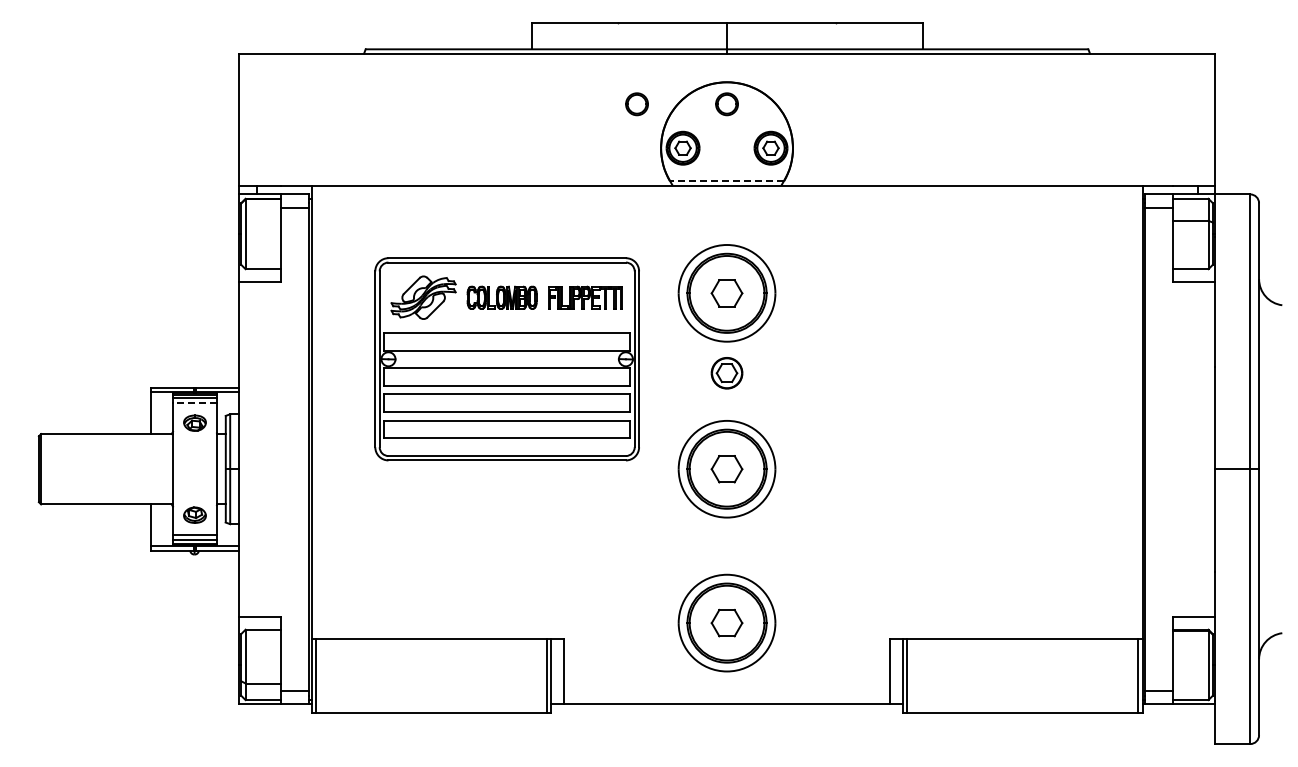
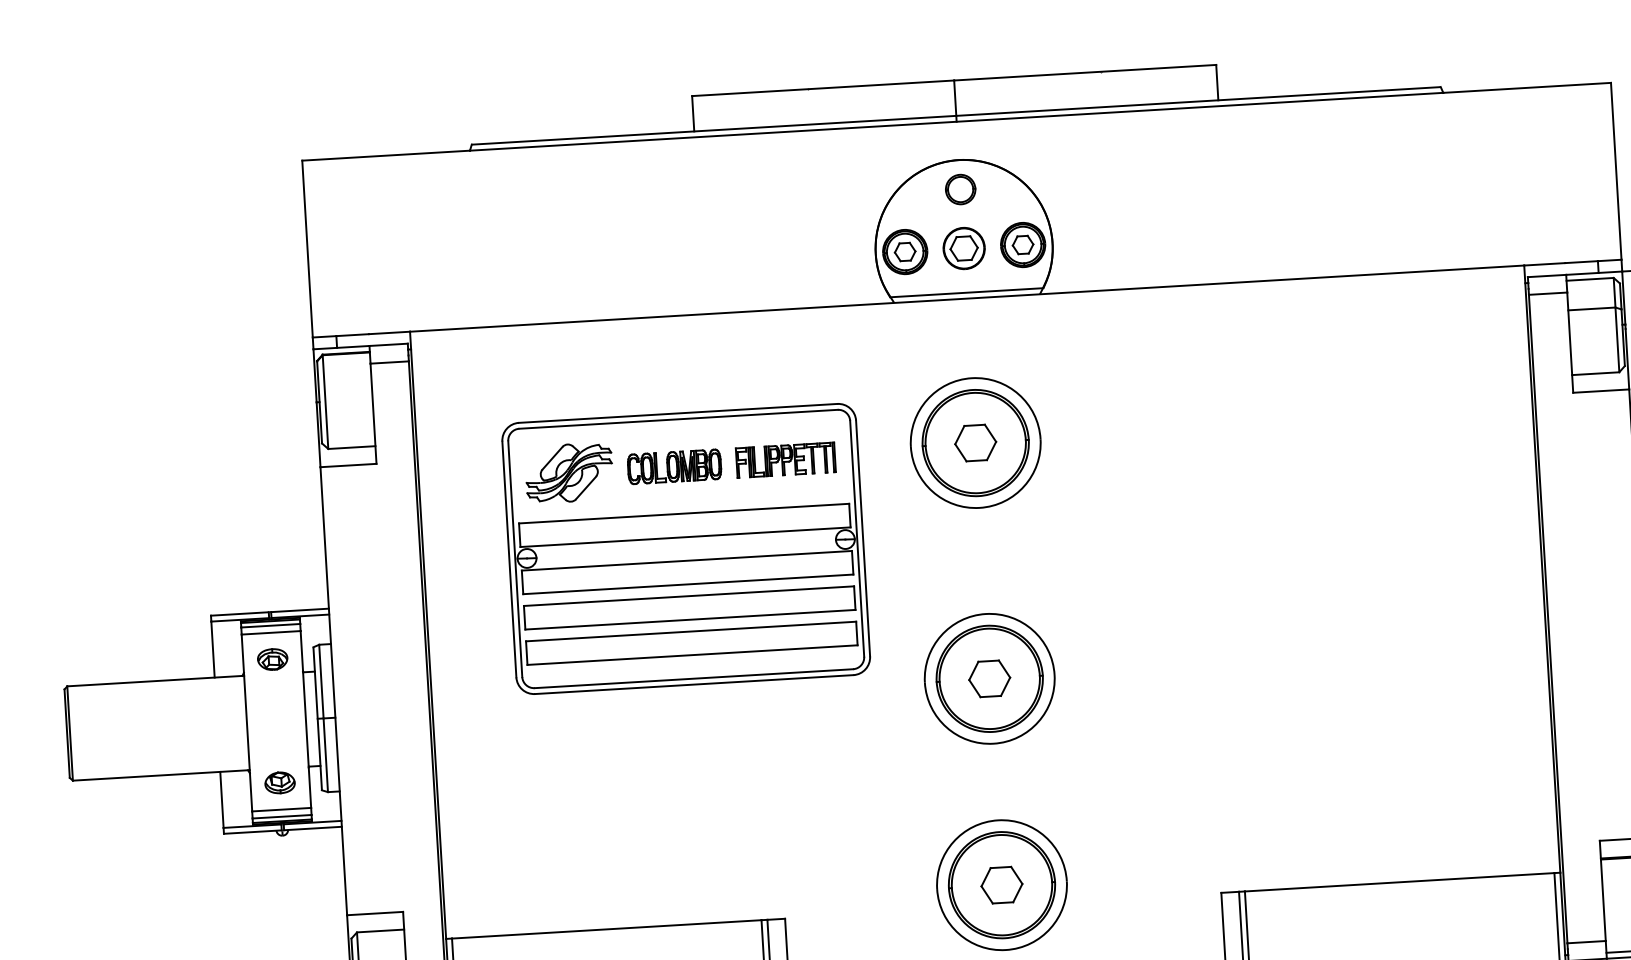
part: (636, 104) -> (839, 197), removed
line: (726, 181) -> (966, 293), dashed -> solid
part: (726, 373) -> (963, 248), moved
line: (195, 403) -> (271, 633), dashed -> solid

